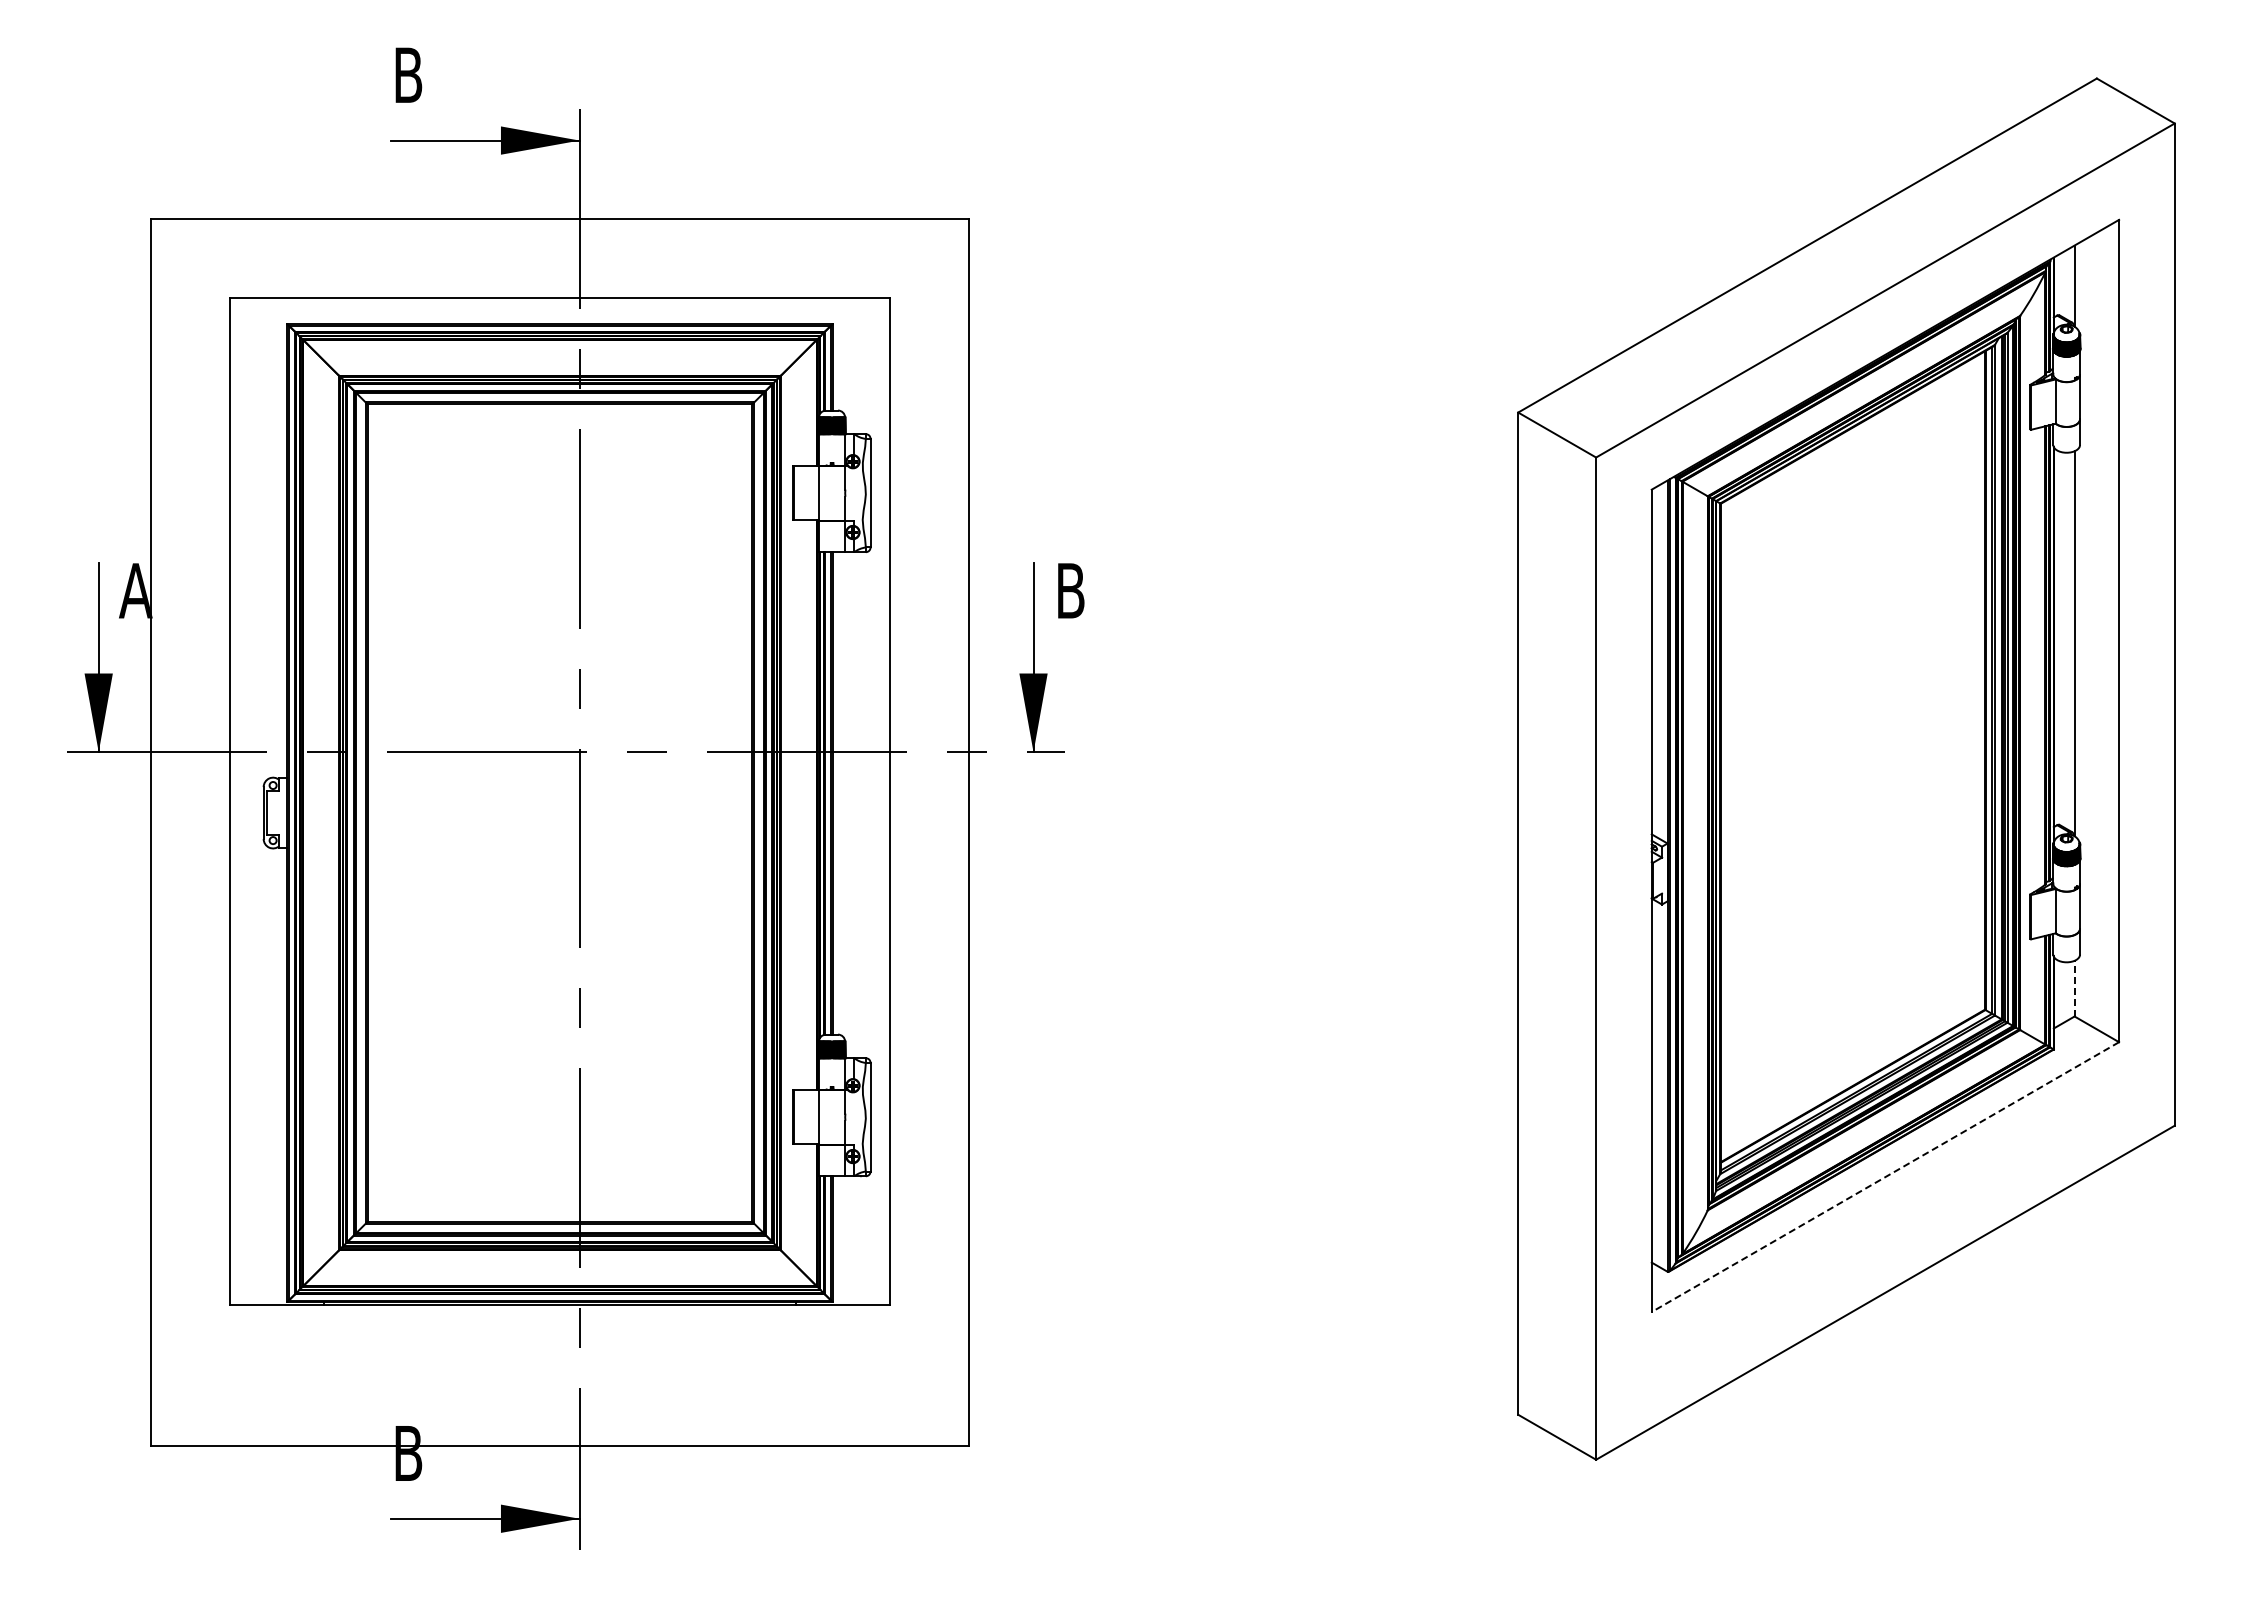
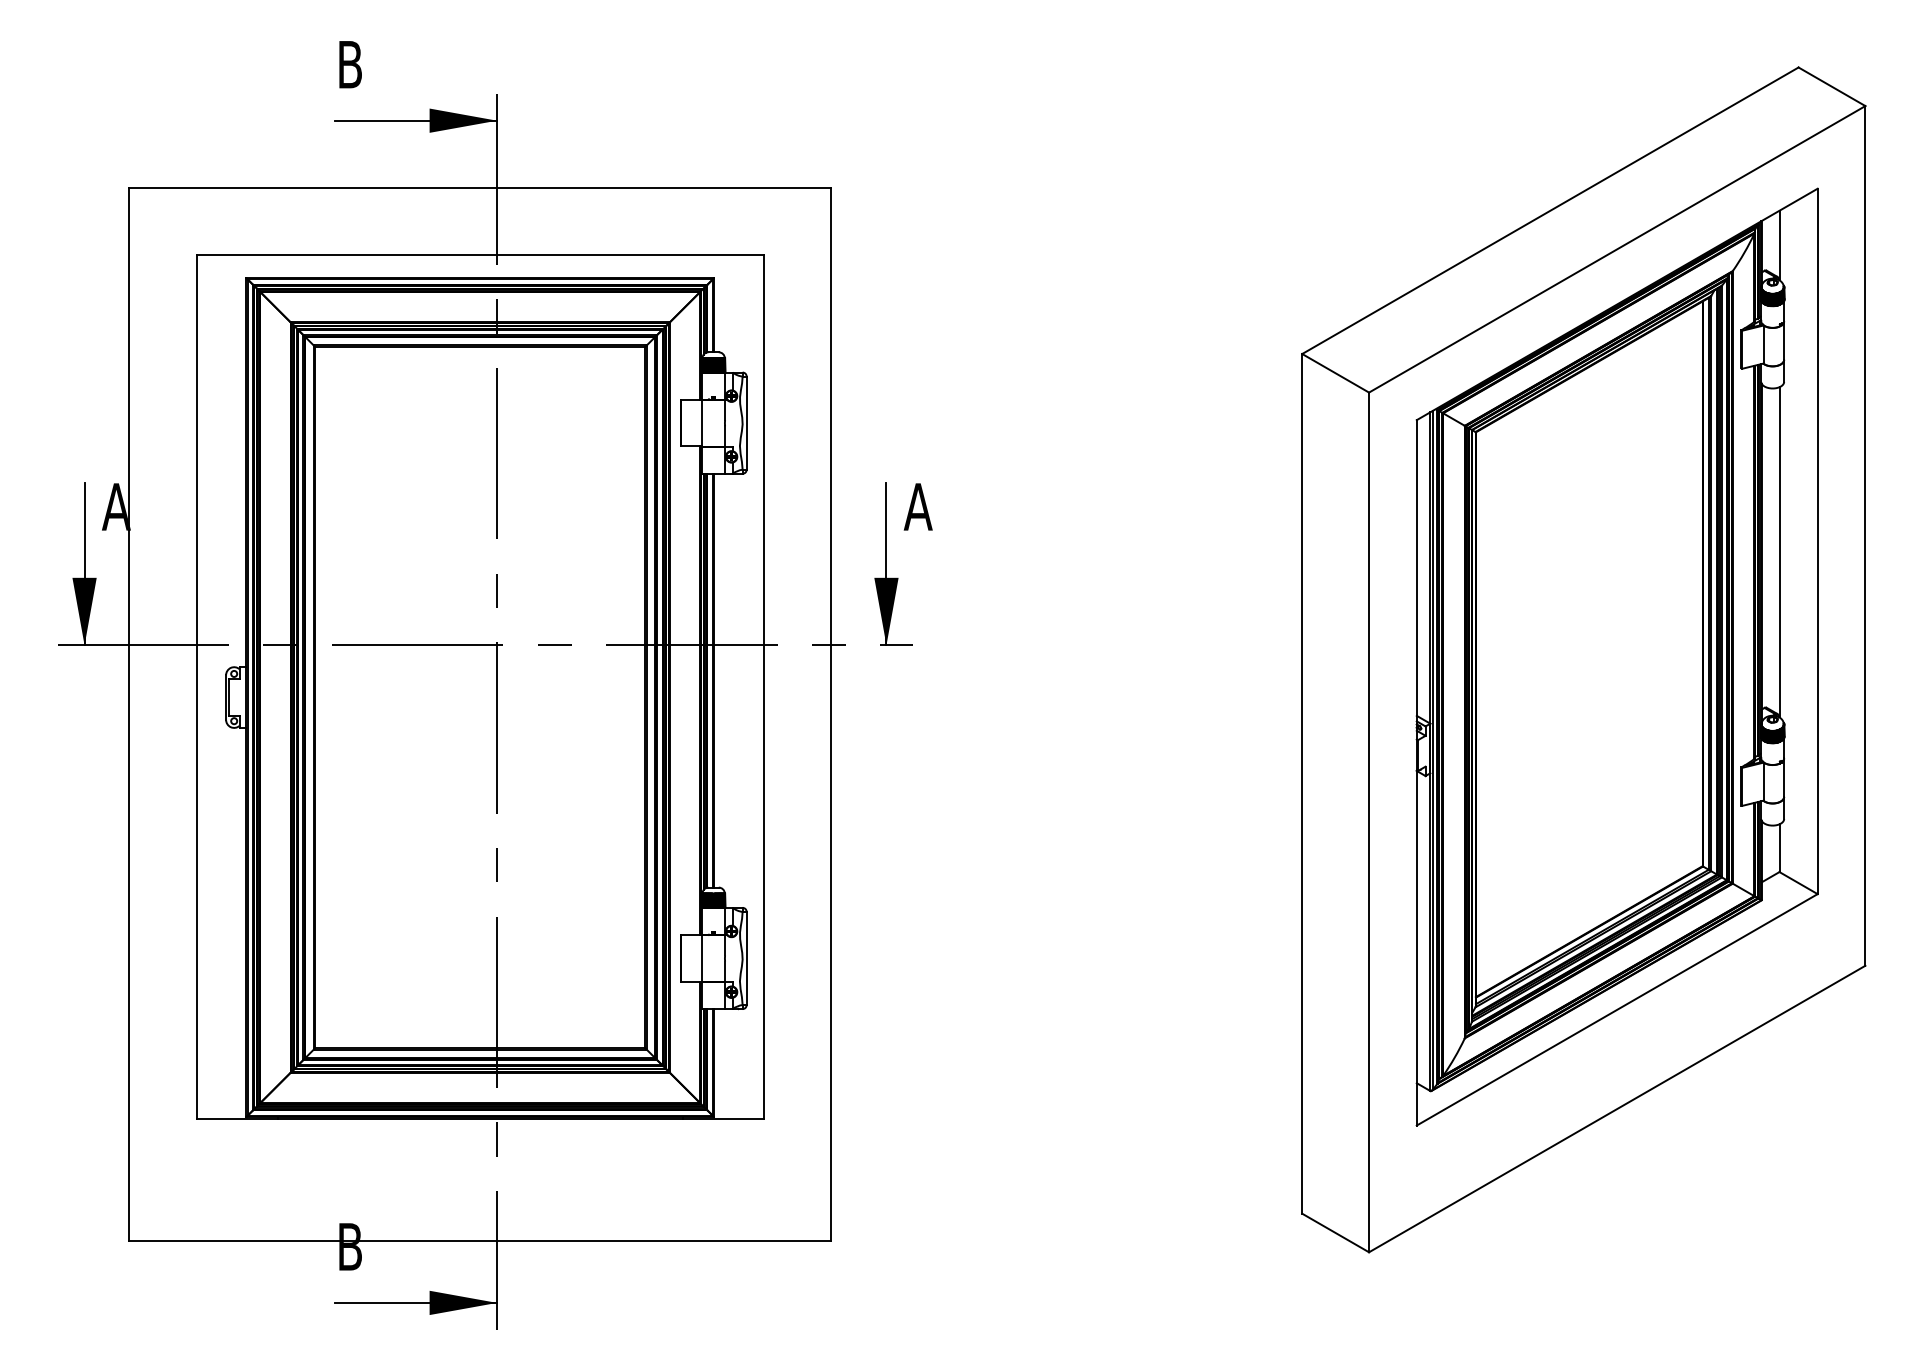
text: (1070, 590) -> (918, 506), B -> A
line: (2074, 988) -> (1779, 848), dashed -> solid
line: (1885, 1177) -> (1617, 1010), dashed -> solid

